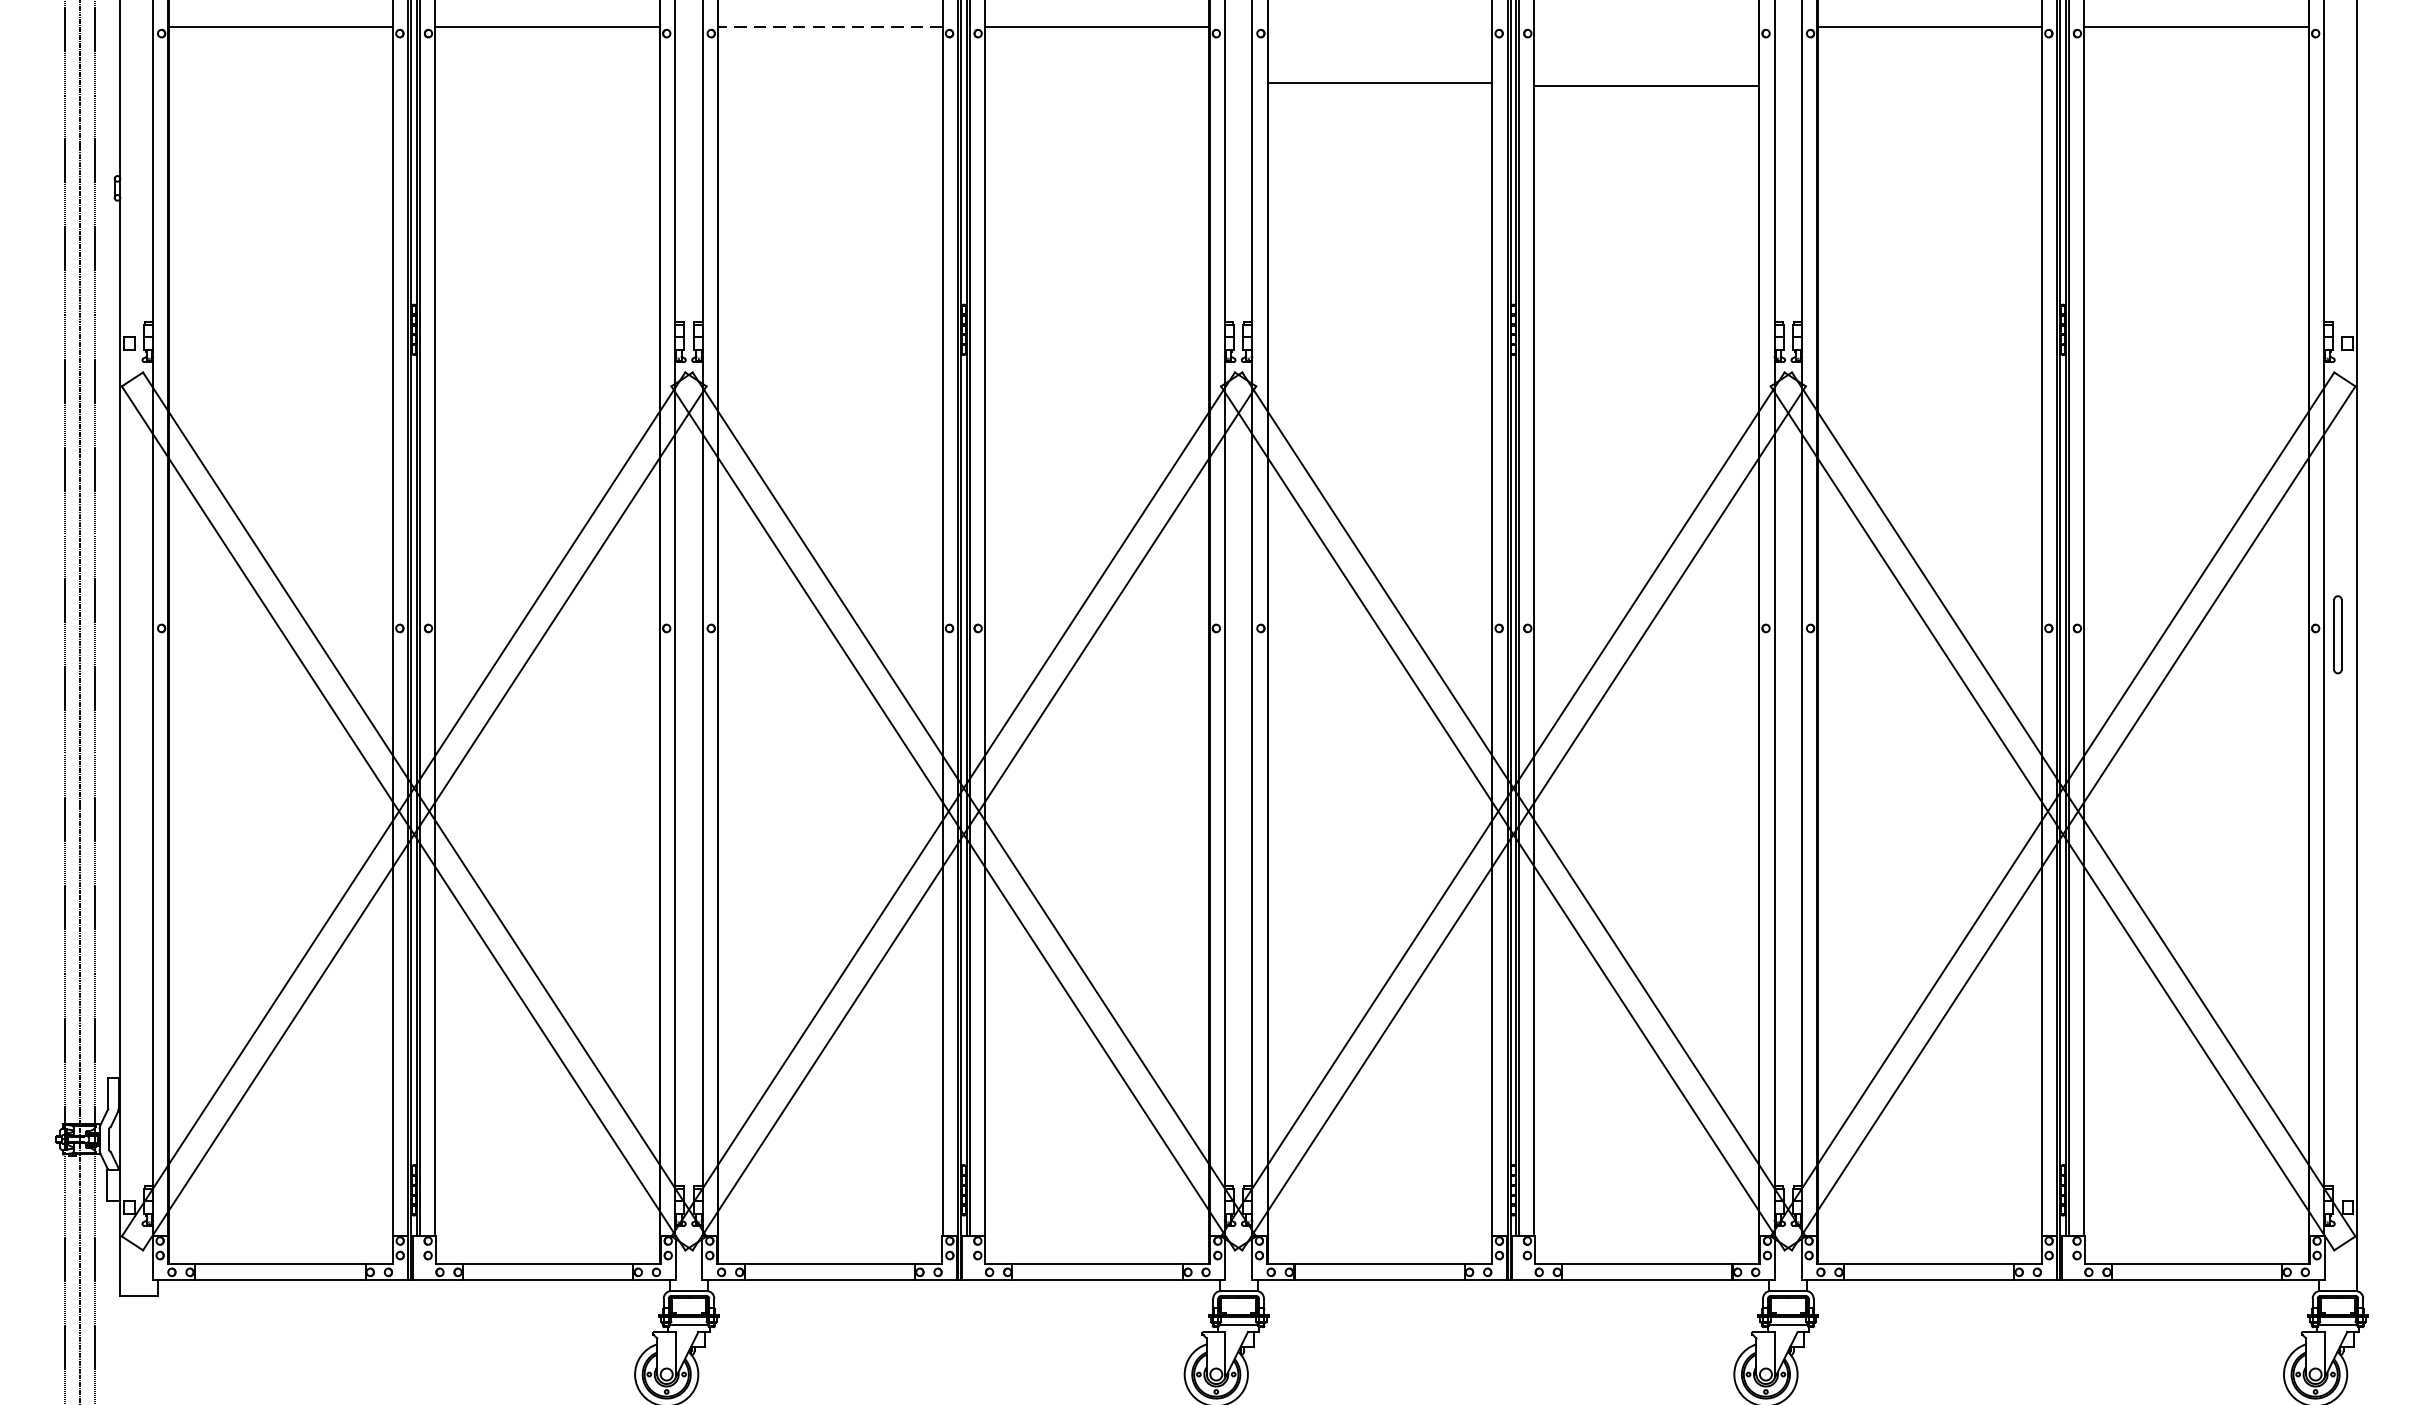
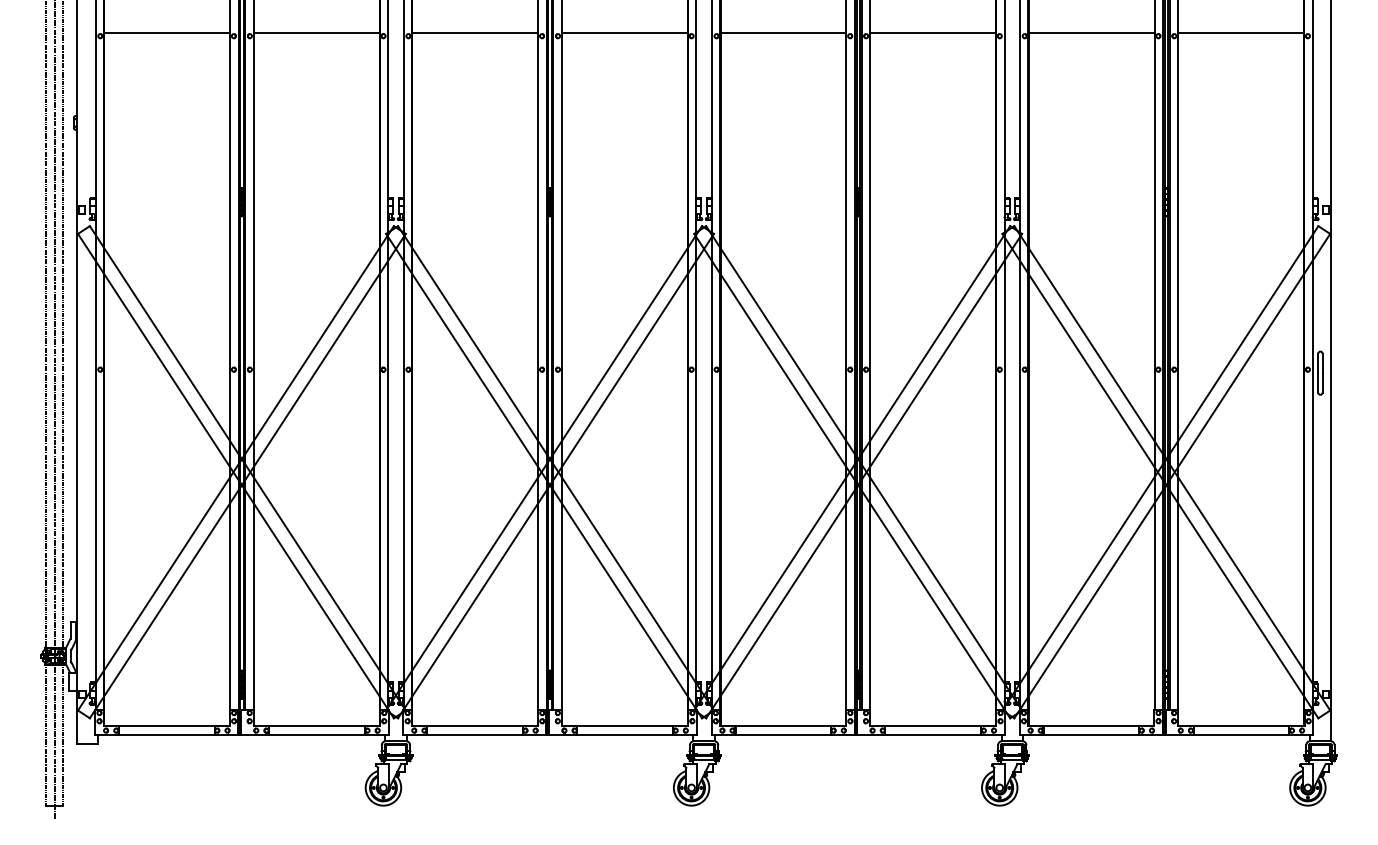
line: (830, 27) -> (475, 32), dashed -> solid
line: (1380, 82) -> (783, 32), moved
line: (1646, 85) -> (932, 32), moved

